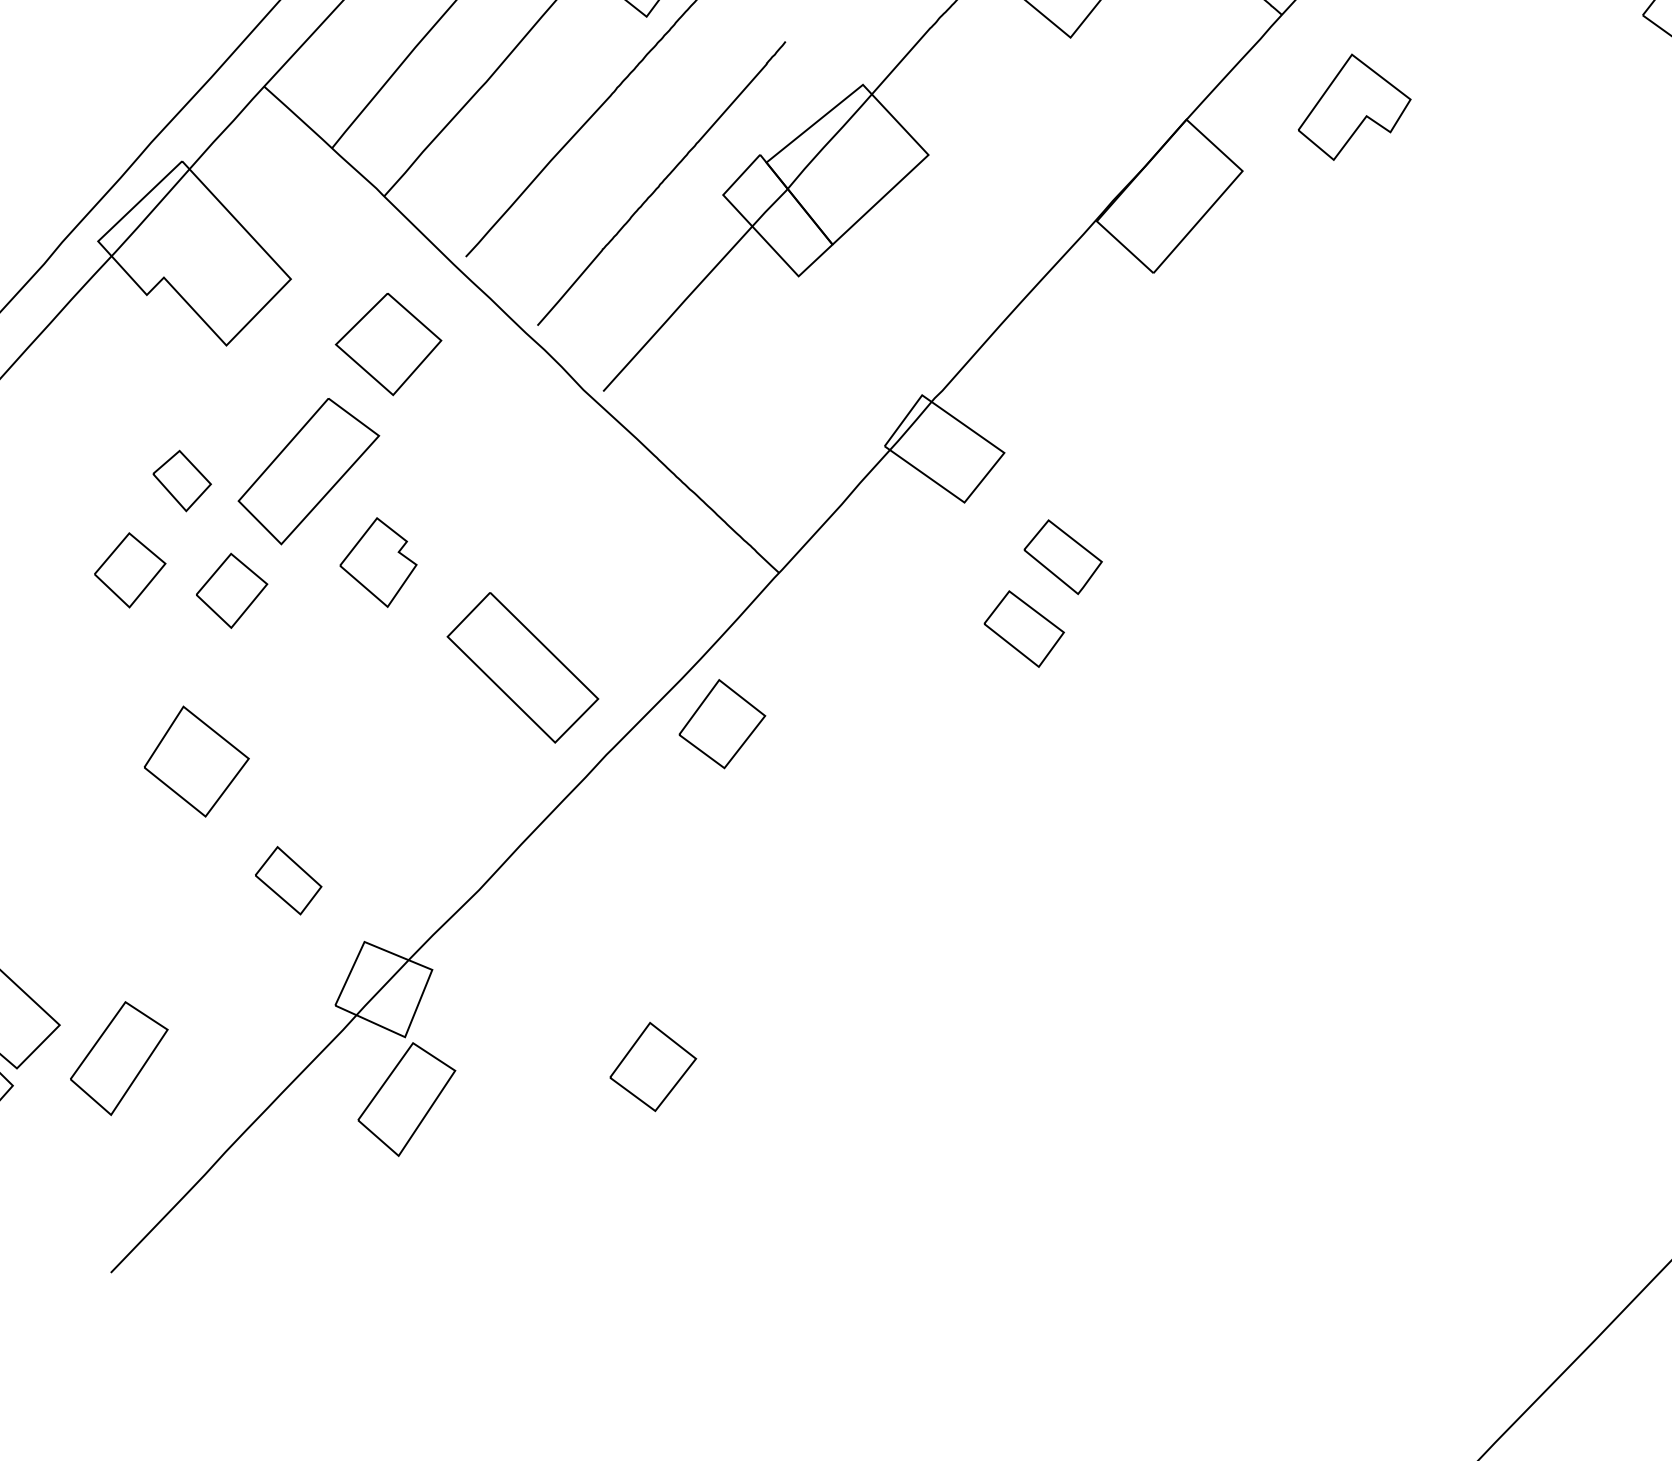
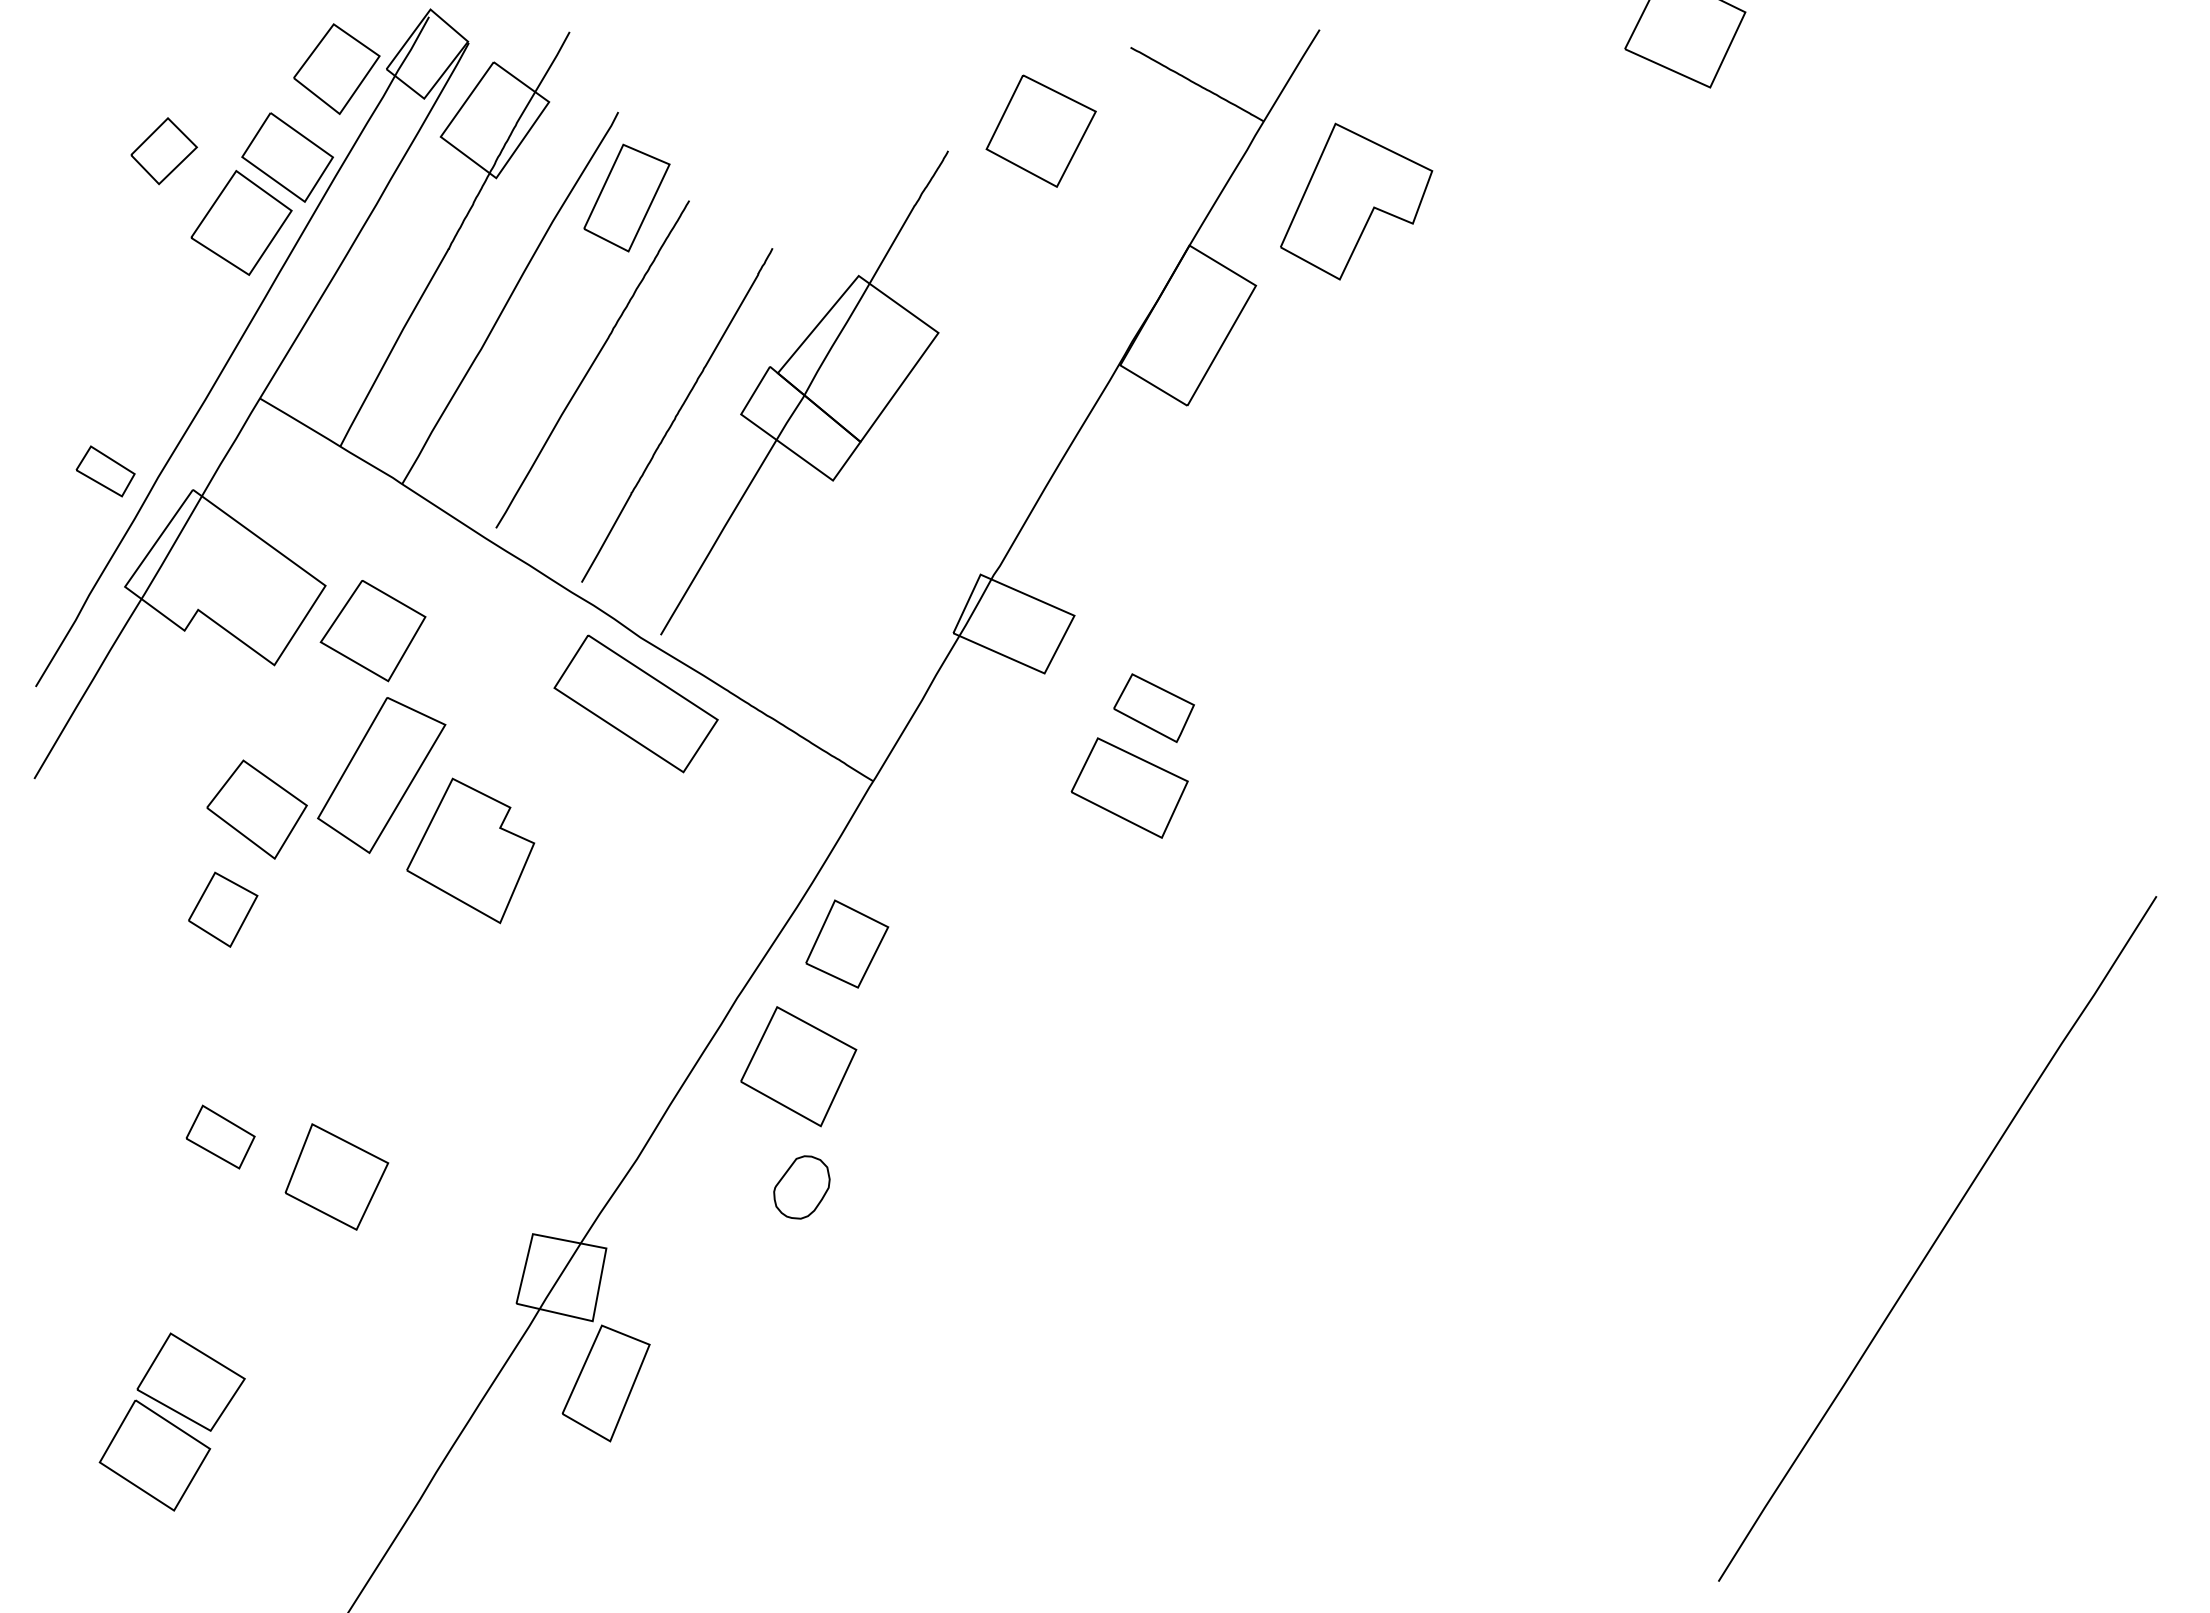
part: (1355, 109) -> (1356, 201), size x1.43
part: (101, 126) -> (105, 471), added
part: (387, 344) -> (372, 631), moved
part: (181, 480) -> (256, 809), size x1.67
part: (378, 561) -> (470, 850), size x1.67
part: (232, 590) -> (329, 909), removed
part: (1023, 628) -> (1129, 787), size x1.43
part: (522, 667) -> (635, 703), moved
part: (196, 761) -> (336, 1176), moved
part: (652, 832) -> (798, 1066), added
part: (288, 880) -> (220, 1136), moved
part: (631, 949) -> (801, 1187), added
part: (117, 1058) -> (309, 1400), removed
part: (653, 1066) -> (847, 1300), removed

